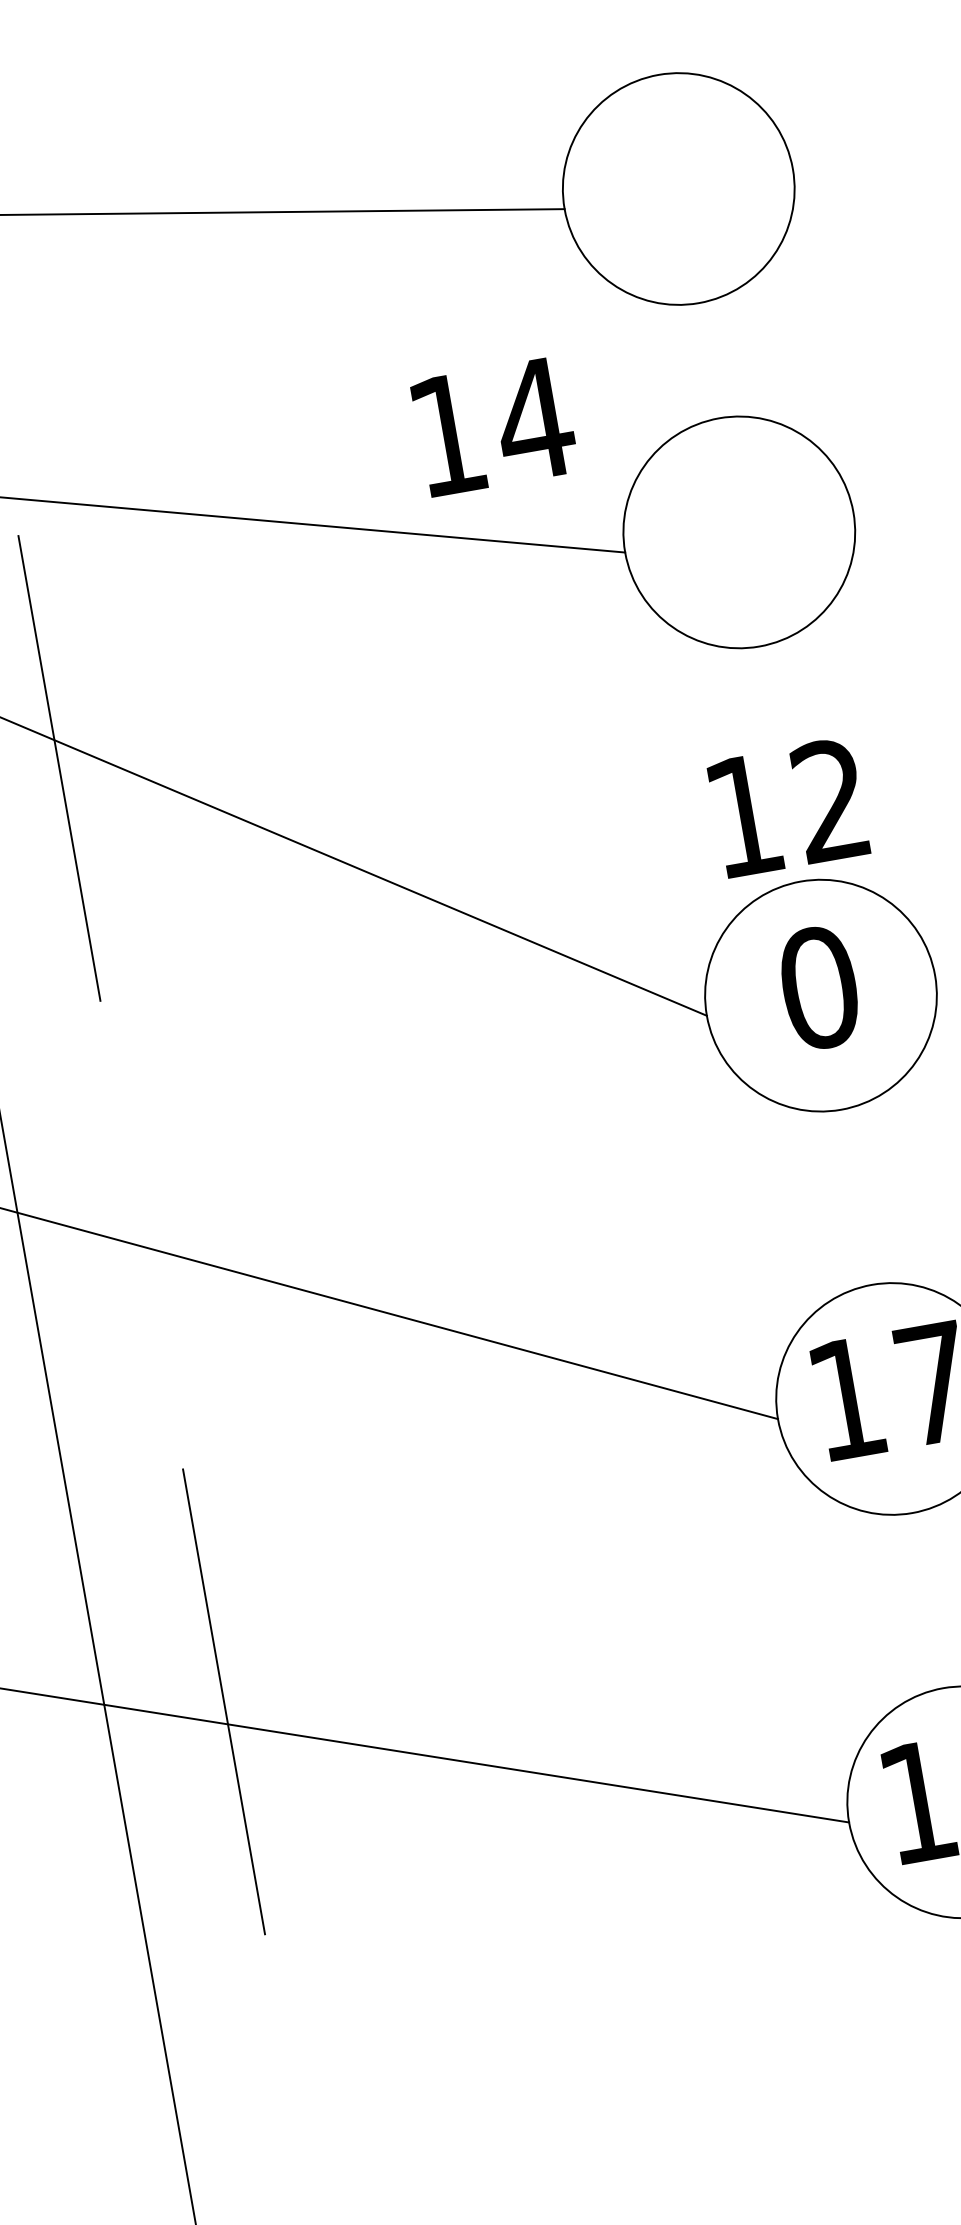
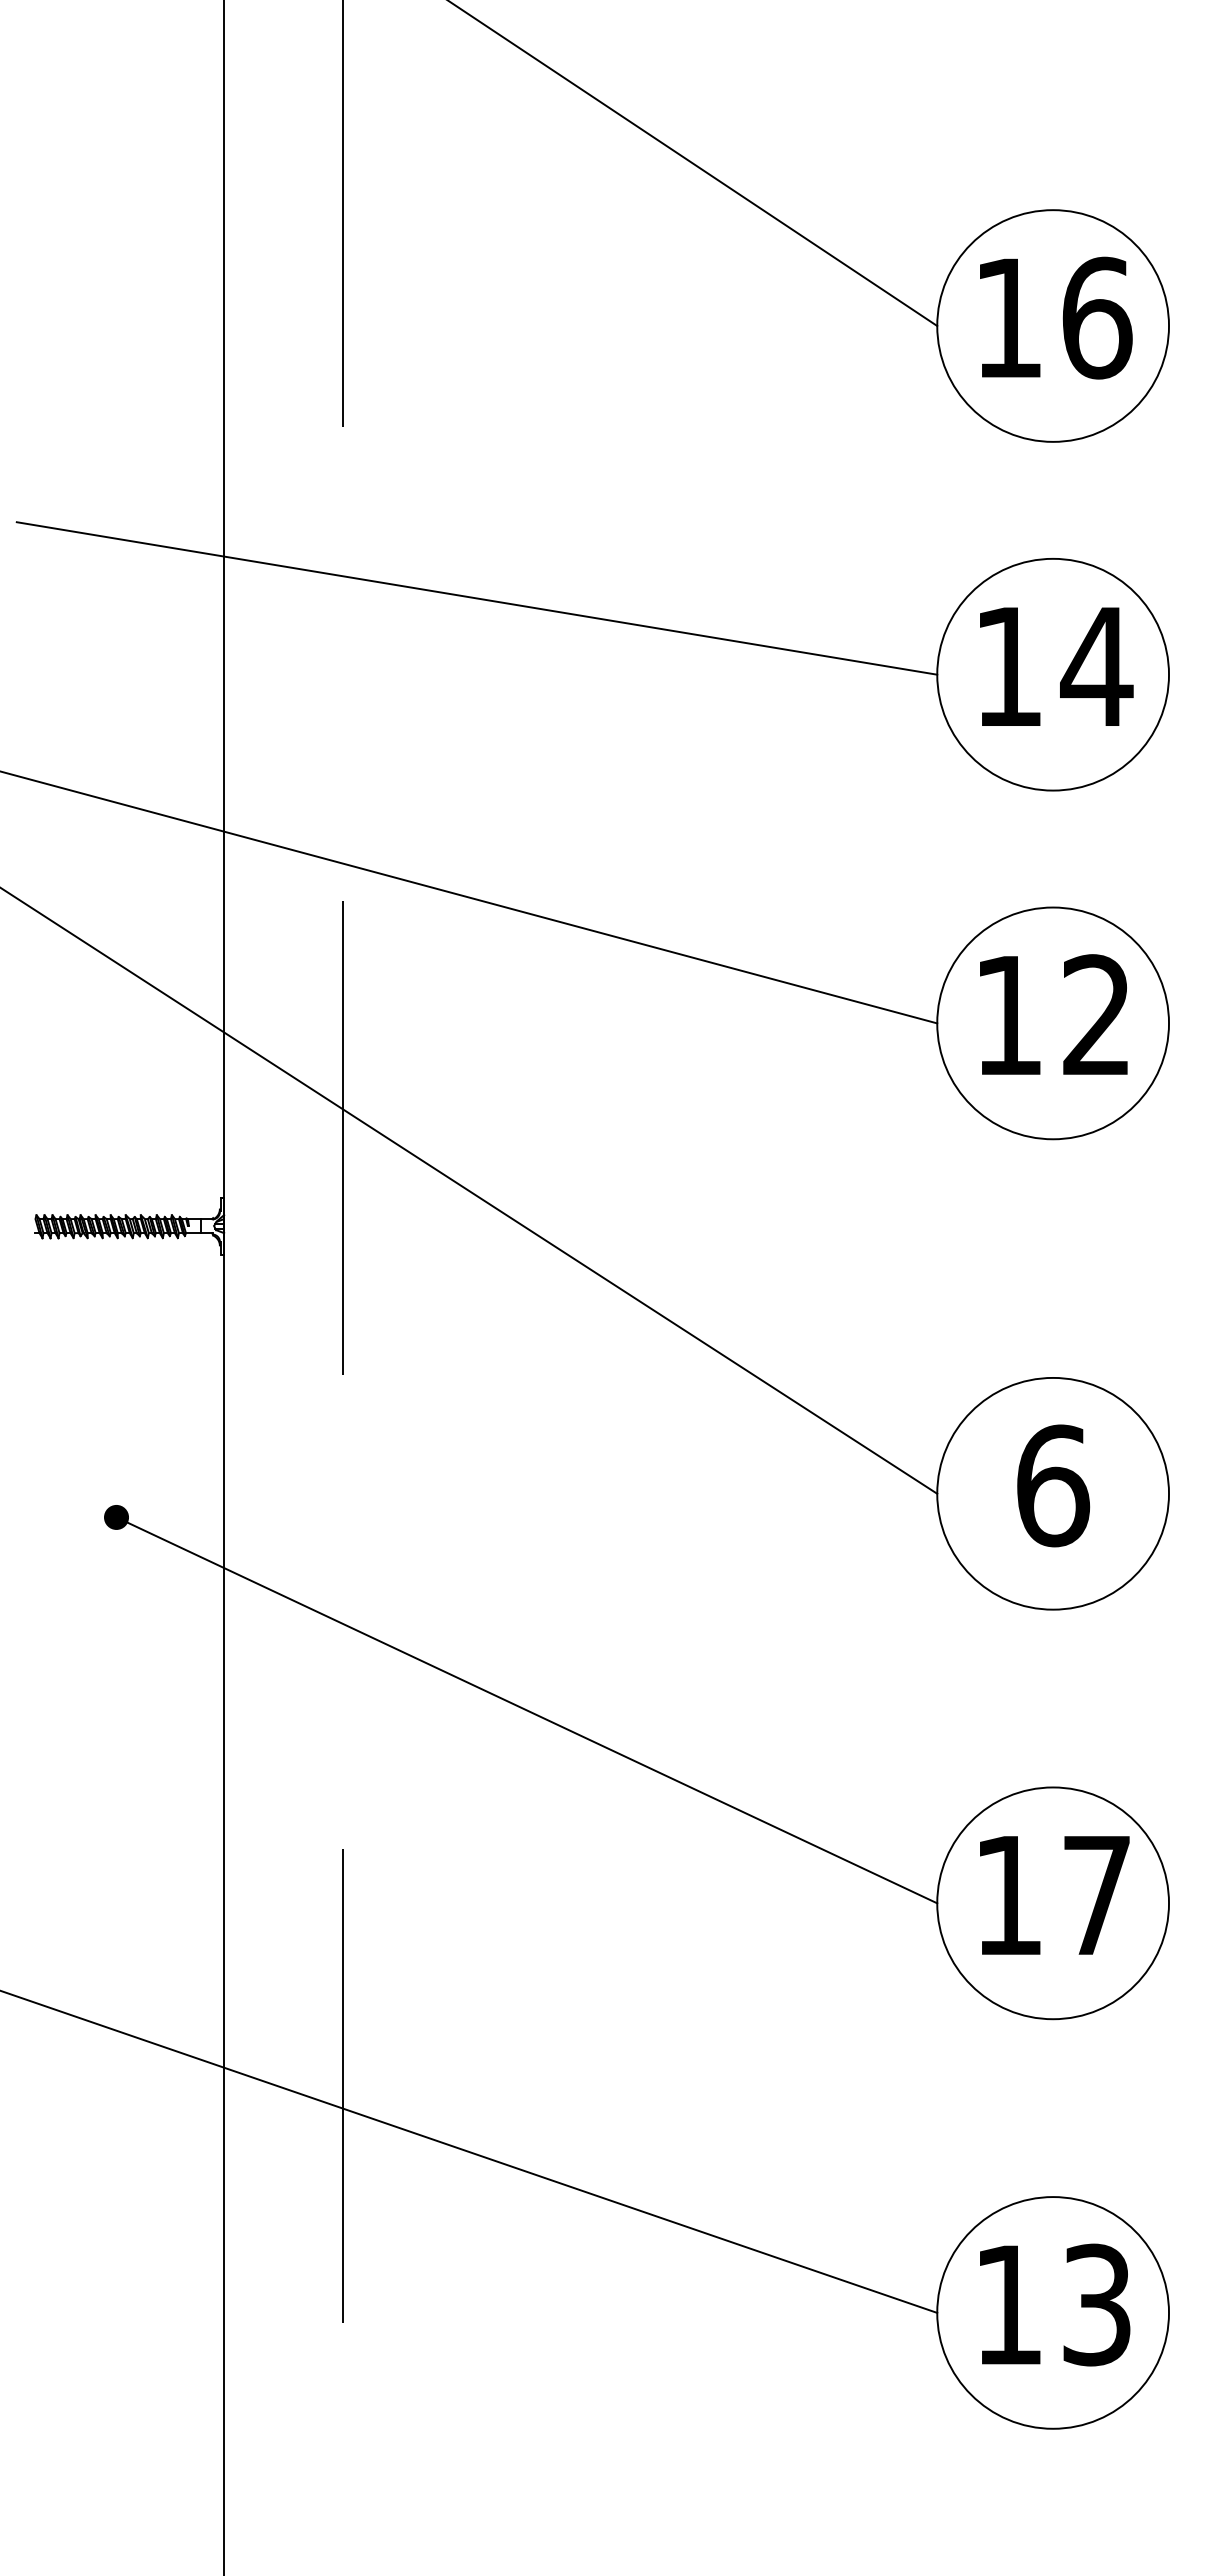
text: (494, 426) -> (1056, 666), moved
text: (788, 807) -> (1053, 1014), moved
text: (819, 987) -> (1053, 1485), 0 -> 6

